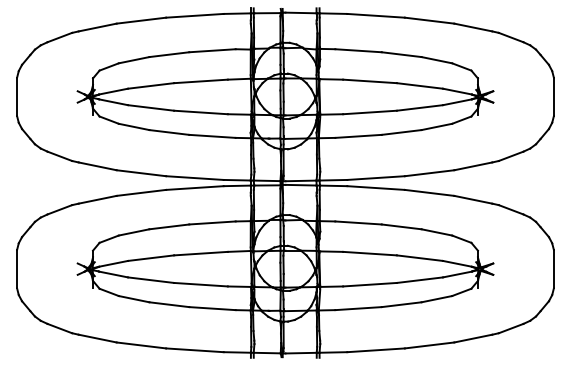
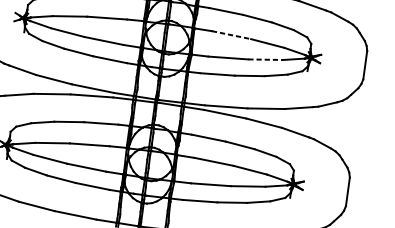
line: (370, 81) -> (231, 35), solid -> dashed
line: (420, 107) -> (266, 59), solid -> dashed

